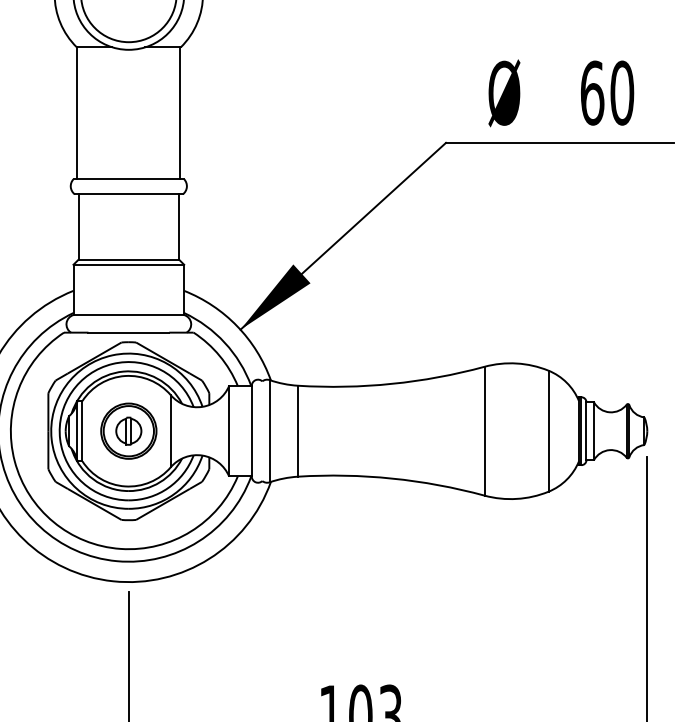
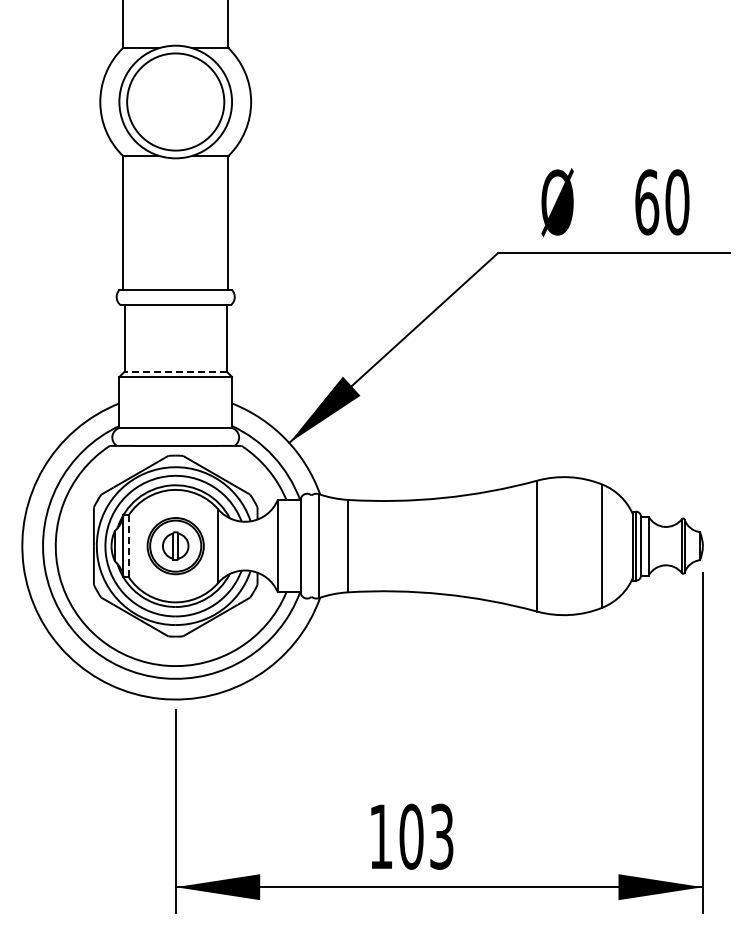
line: (128, 259) -> (175, 371), solid -> dashed
line: (82, 431) -> (128, 546), solid -> dashed

